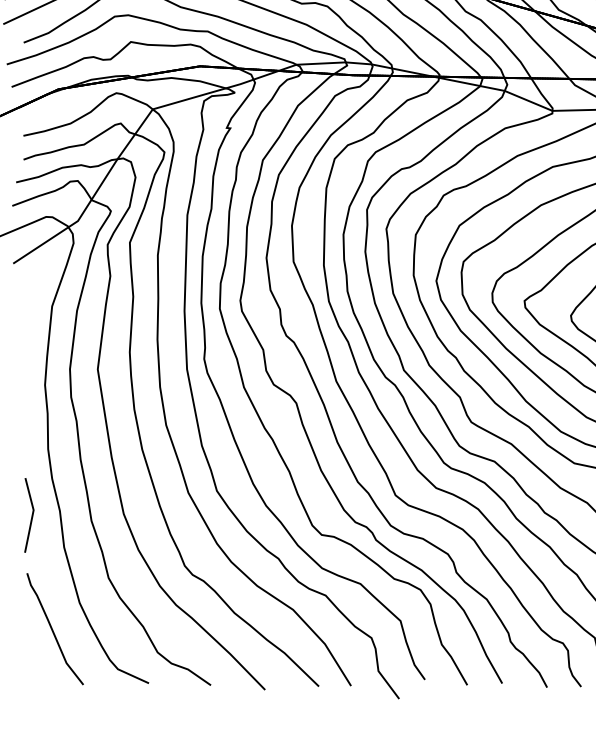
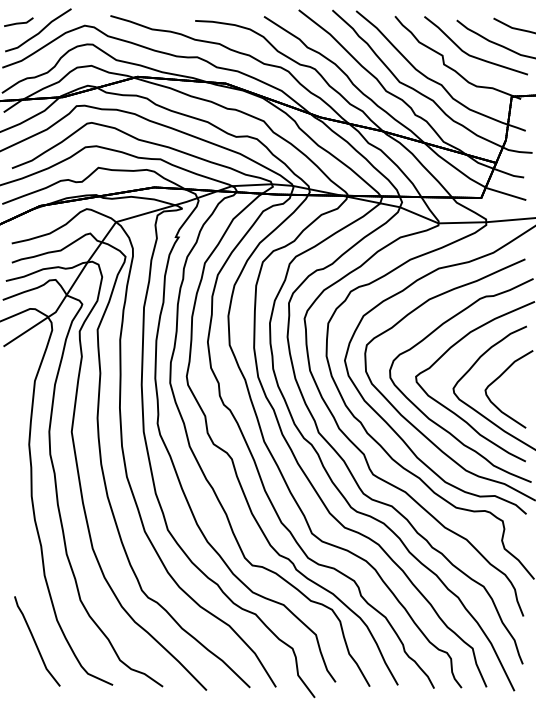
line: (31, 515) -> (18, 549), removed

